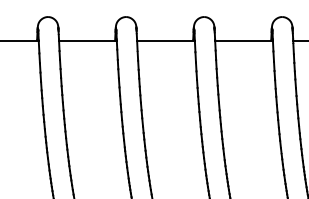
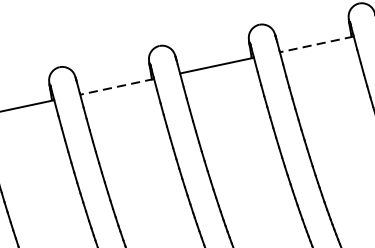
line: (87, 40) -> (116, 86), solid -> dashed
line: (244, 40) -> (317, 43), solid -> dashed

